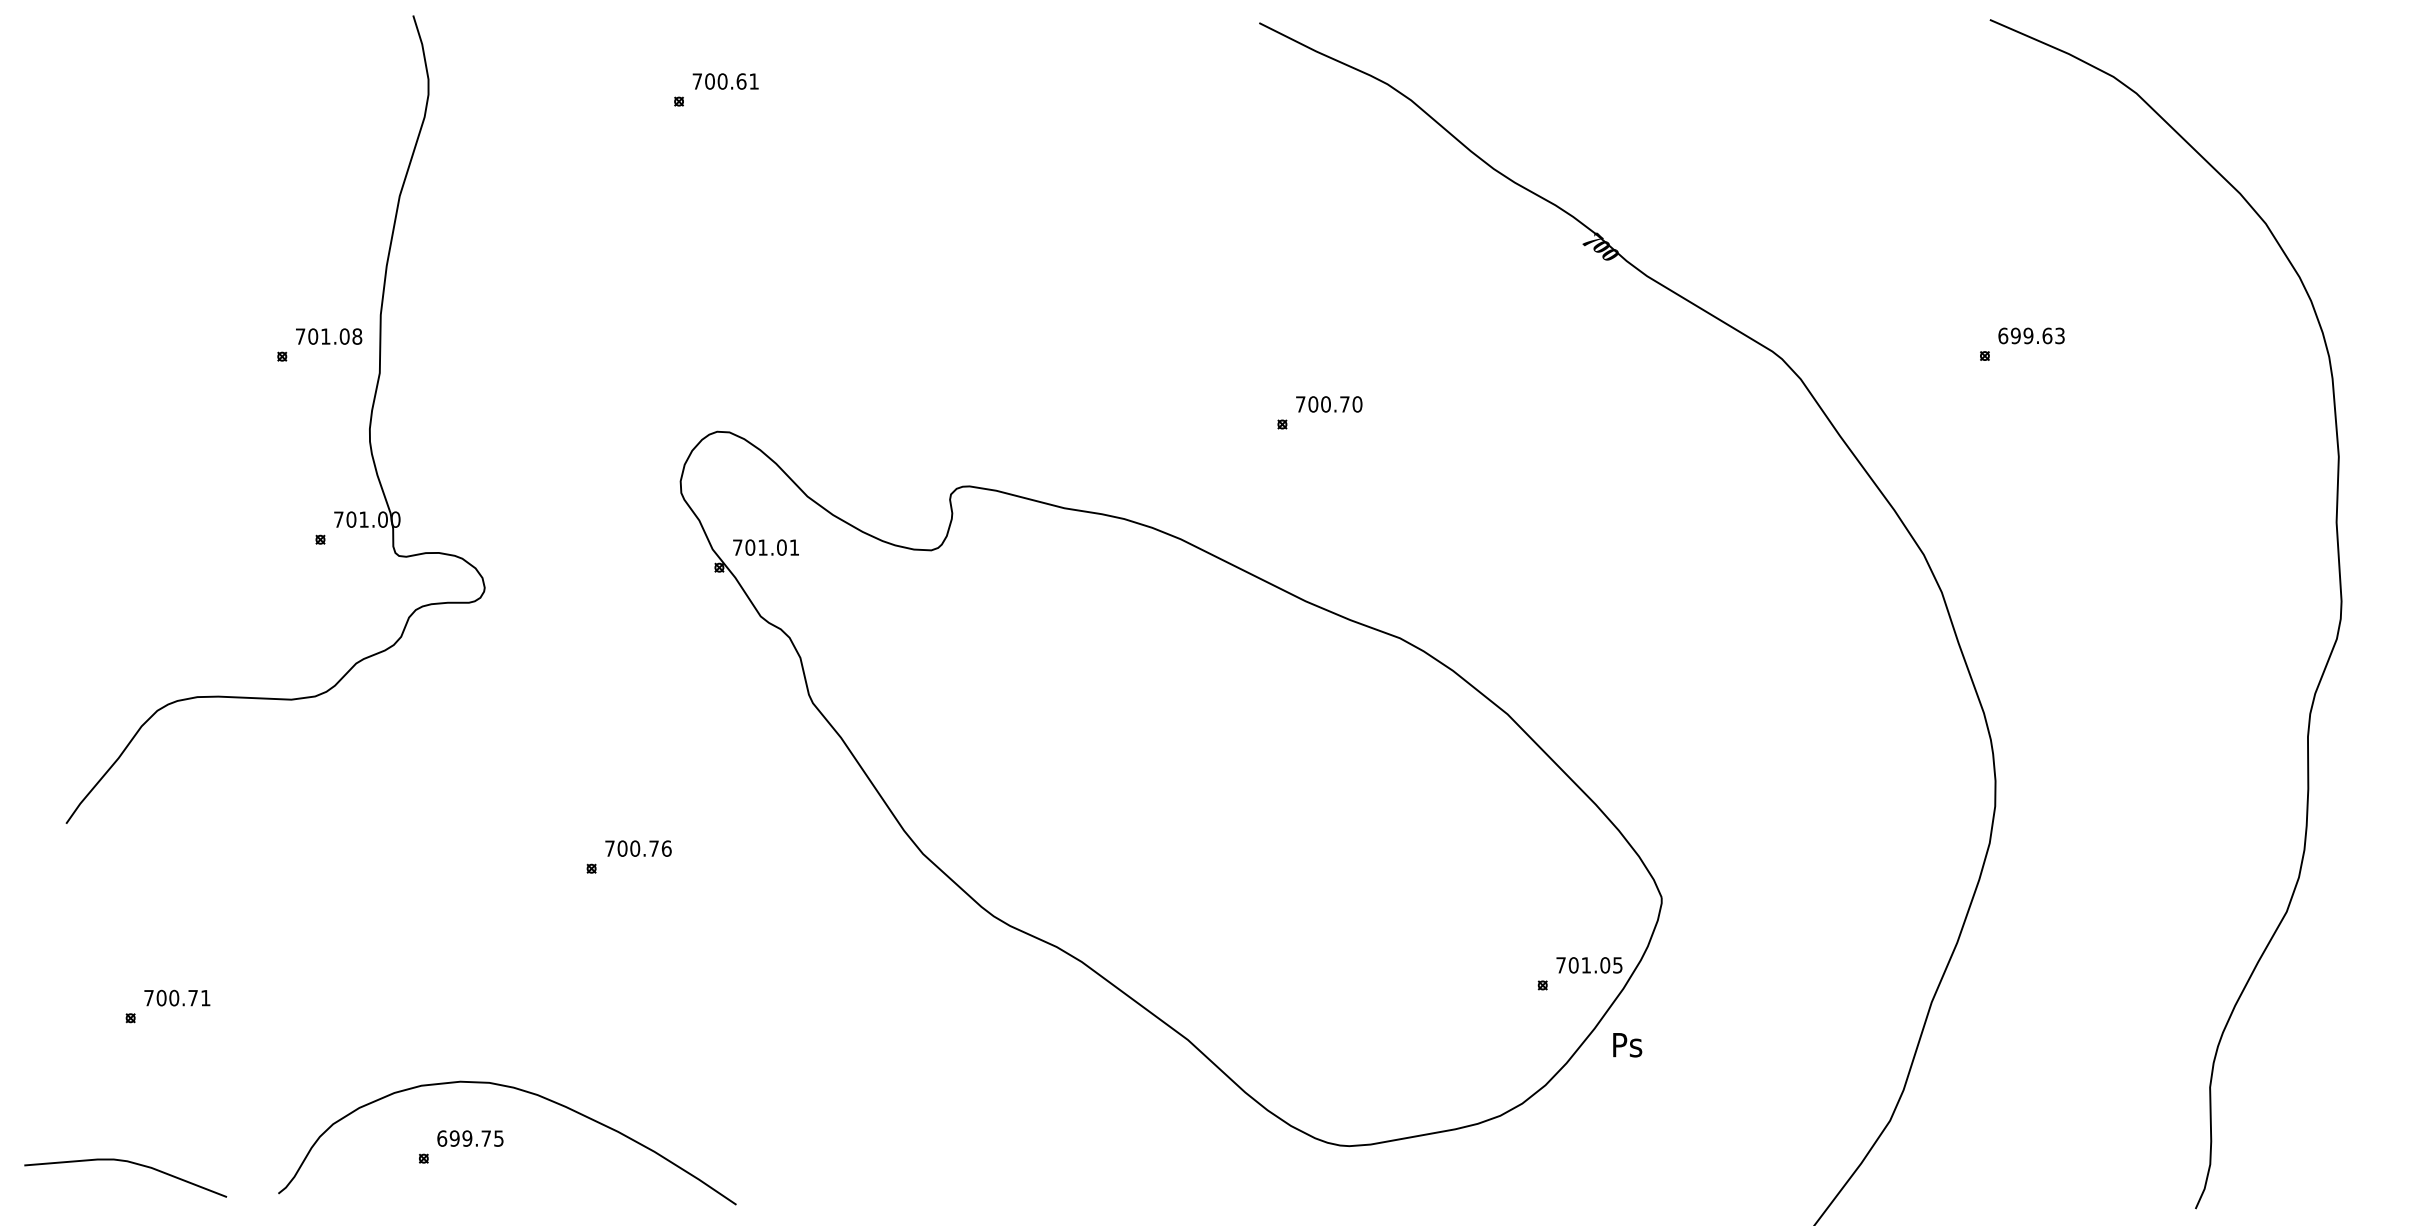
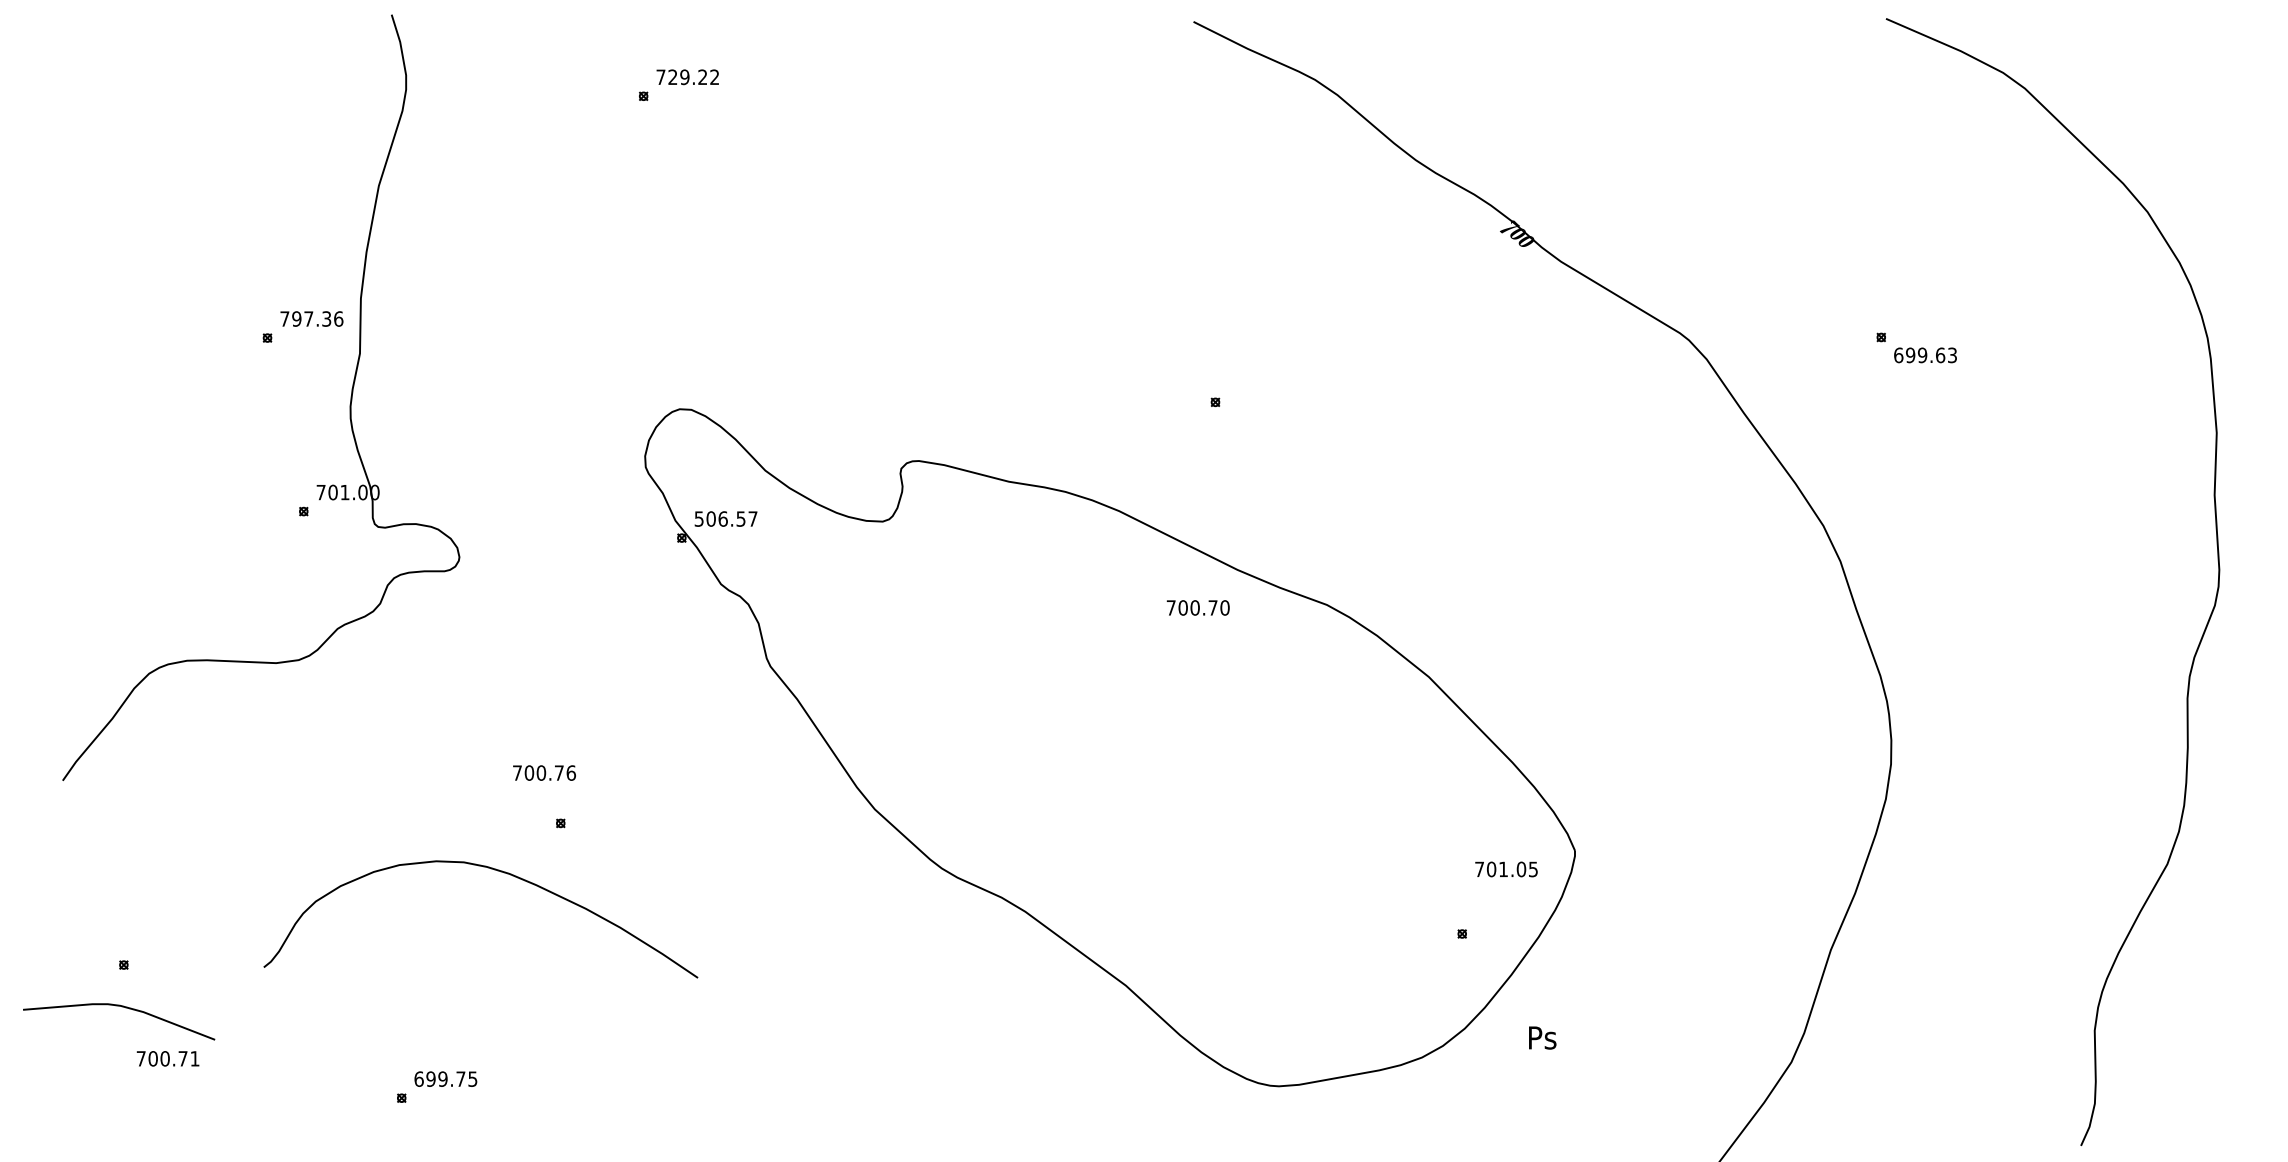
text: (731, 81) -> (693, 77), 700.61 -> 729.22
text: (2031, 335) -> (1925, 354), moved
text: (335, 336) -> (317, 318), 701.08 -> 797.36
text: (1329, 404) -> (1198, 608), moved
text: (766, 547) -> (726, 518), 701.01 -> 506.57
text: (638, 848) -> (544, 772), moved
text: (1589, 965) -> (1506, 869), moved
text: (177, 997) -> (168, 1058), moved
text: (1627, 1045) -> (1542, 1038), moved
curve: (525, 1092) -> (498, 871), moved
curve: (130, 1163) -> (123, 1007), moved

